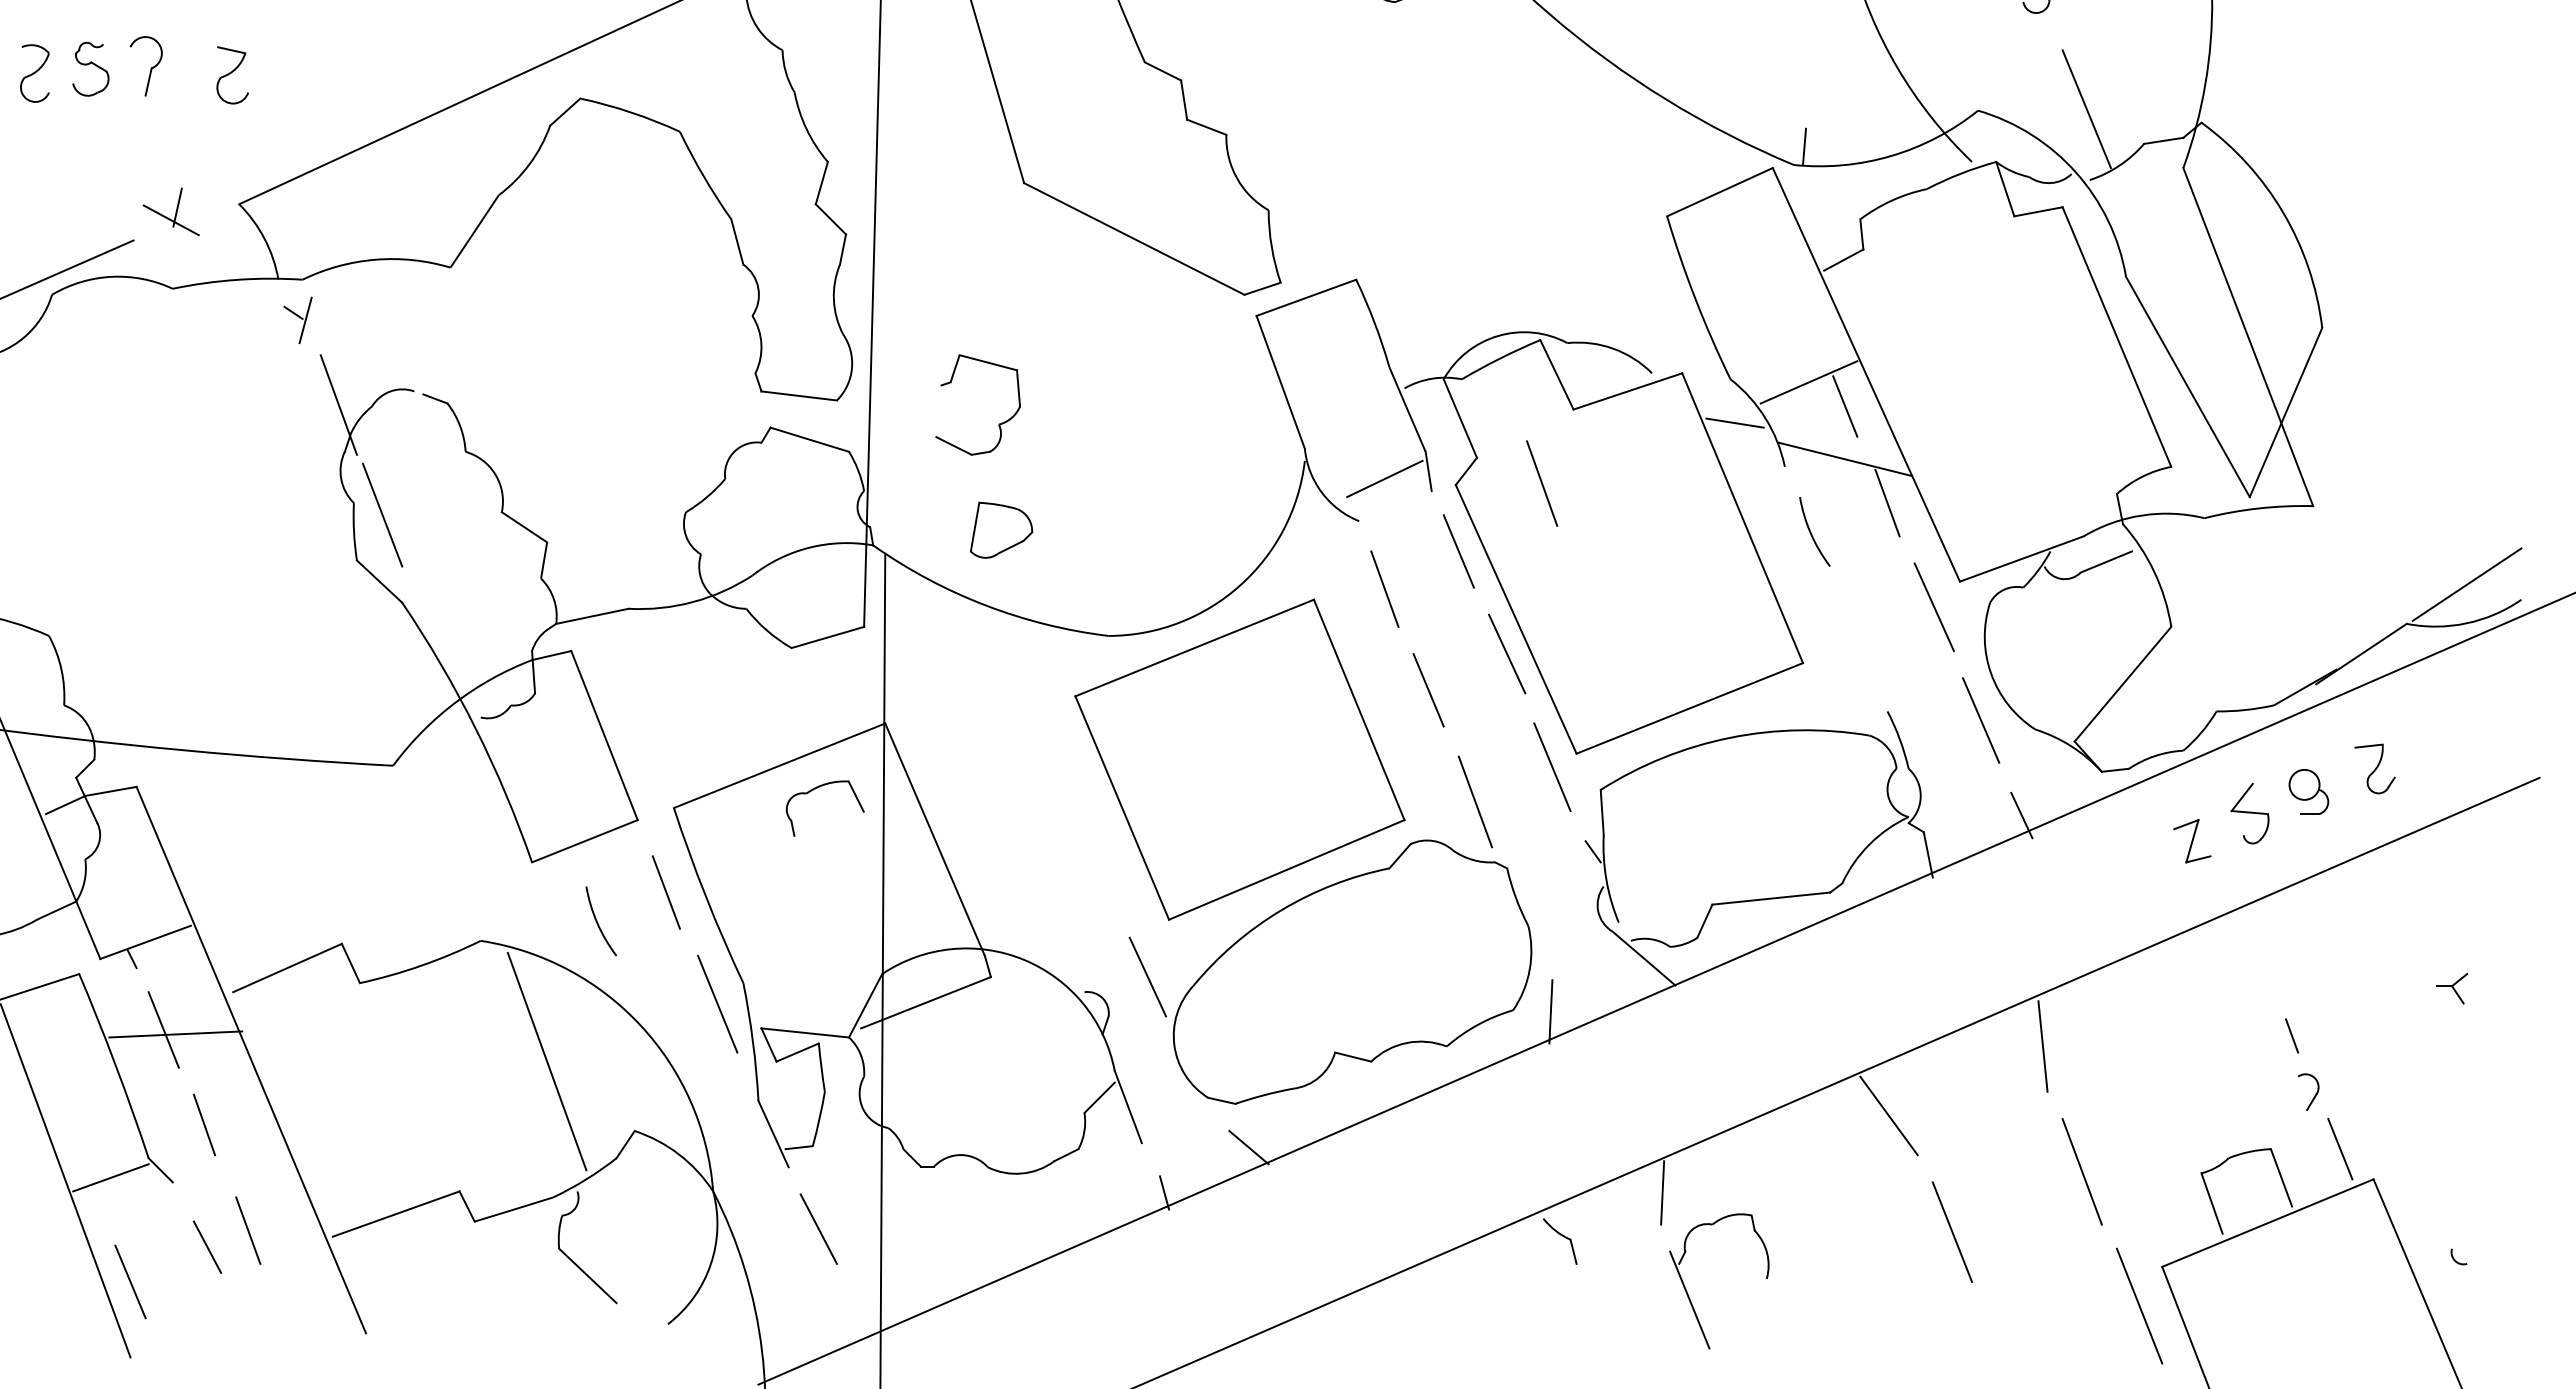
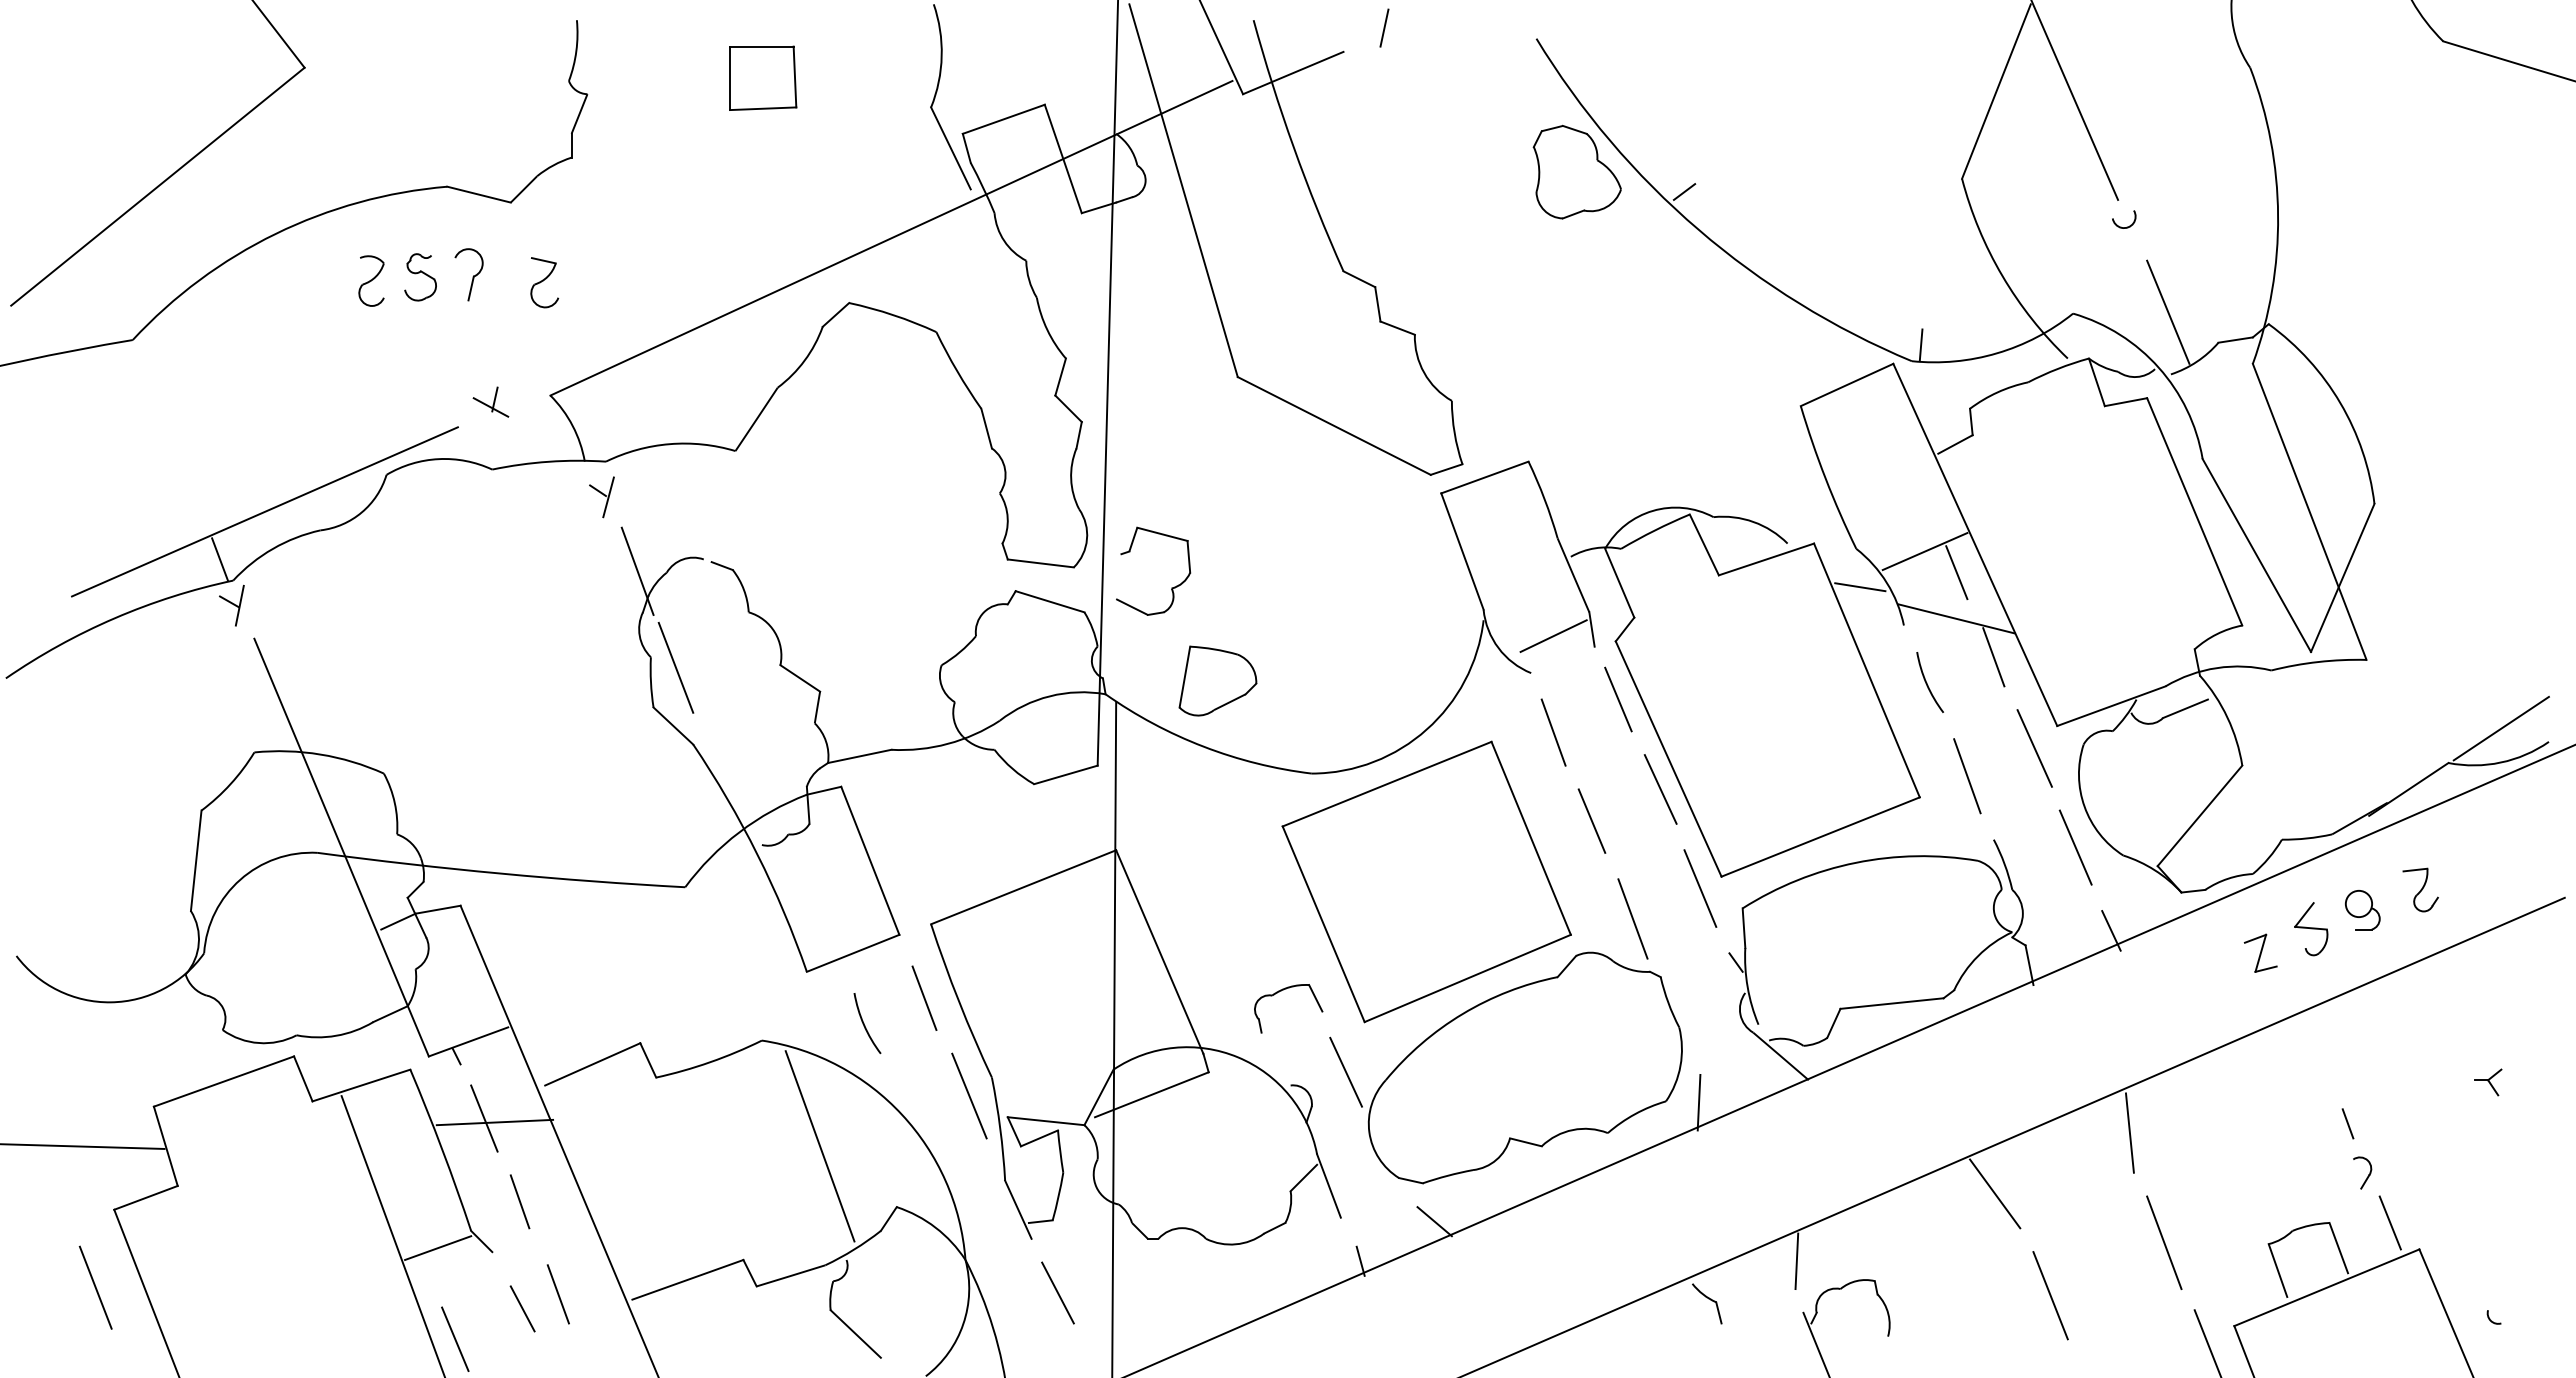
part: (170, 211) -> (490, 401), size x0.71
part: (998, 423) -> (1171, 587), moved
line: (1542, 483) -> (1967, 776), moved
part: (1000, 529) -> (1217, 680), size x1.43
part: (814, 790) -> (1279, 992), moved

